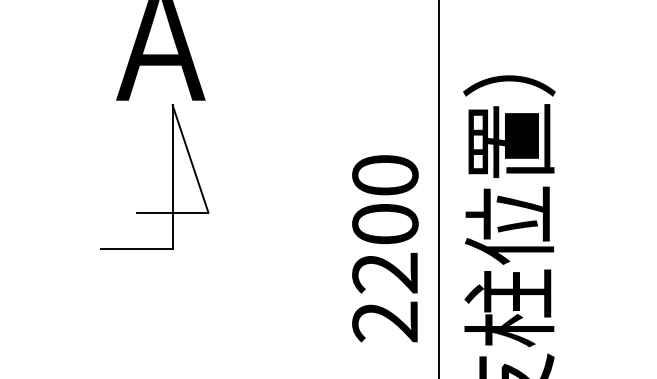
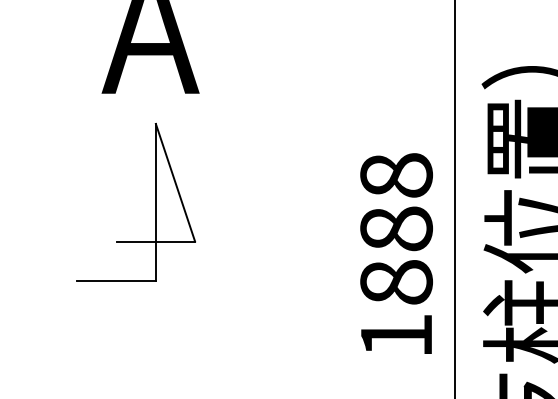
part: (172, 176) -> (155, 201), moved
text: (385, 248) -> (396, 255), 2200 -> 1888

